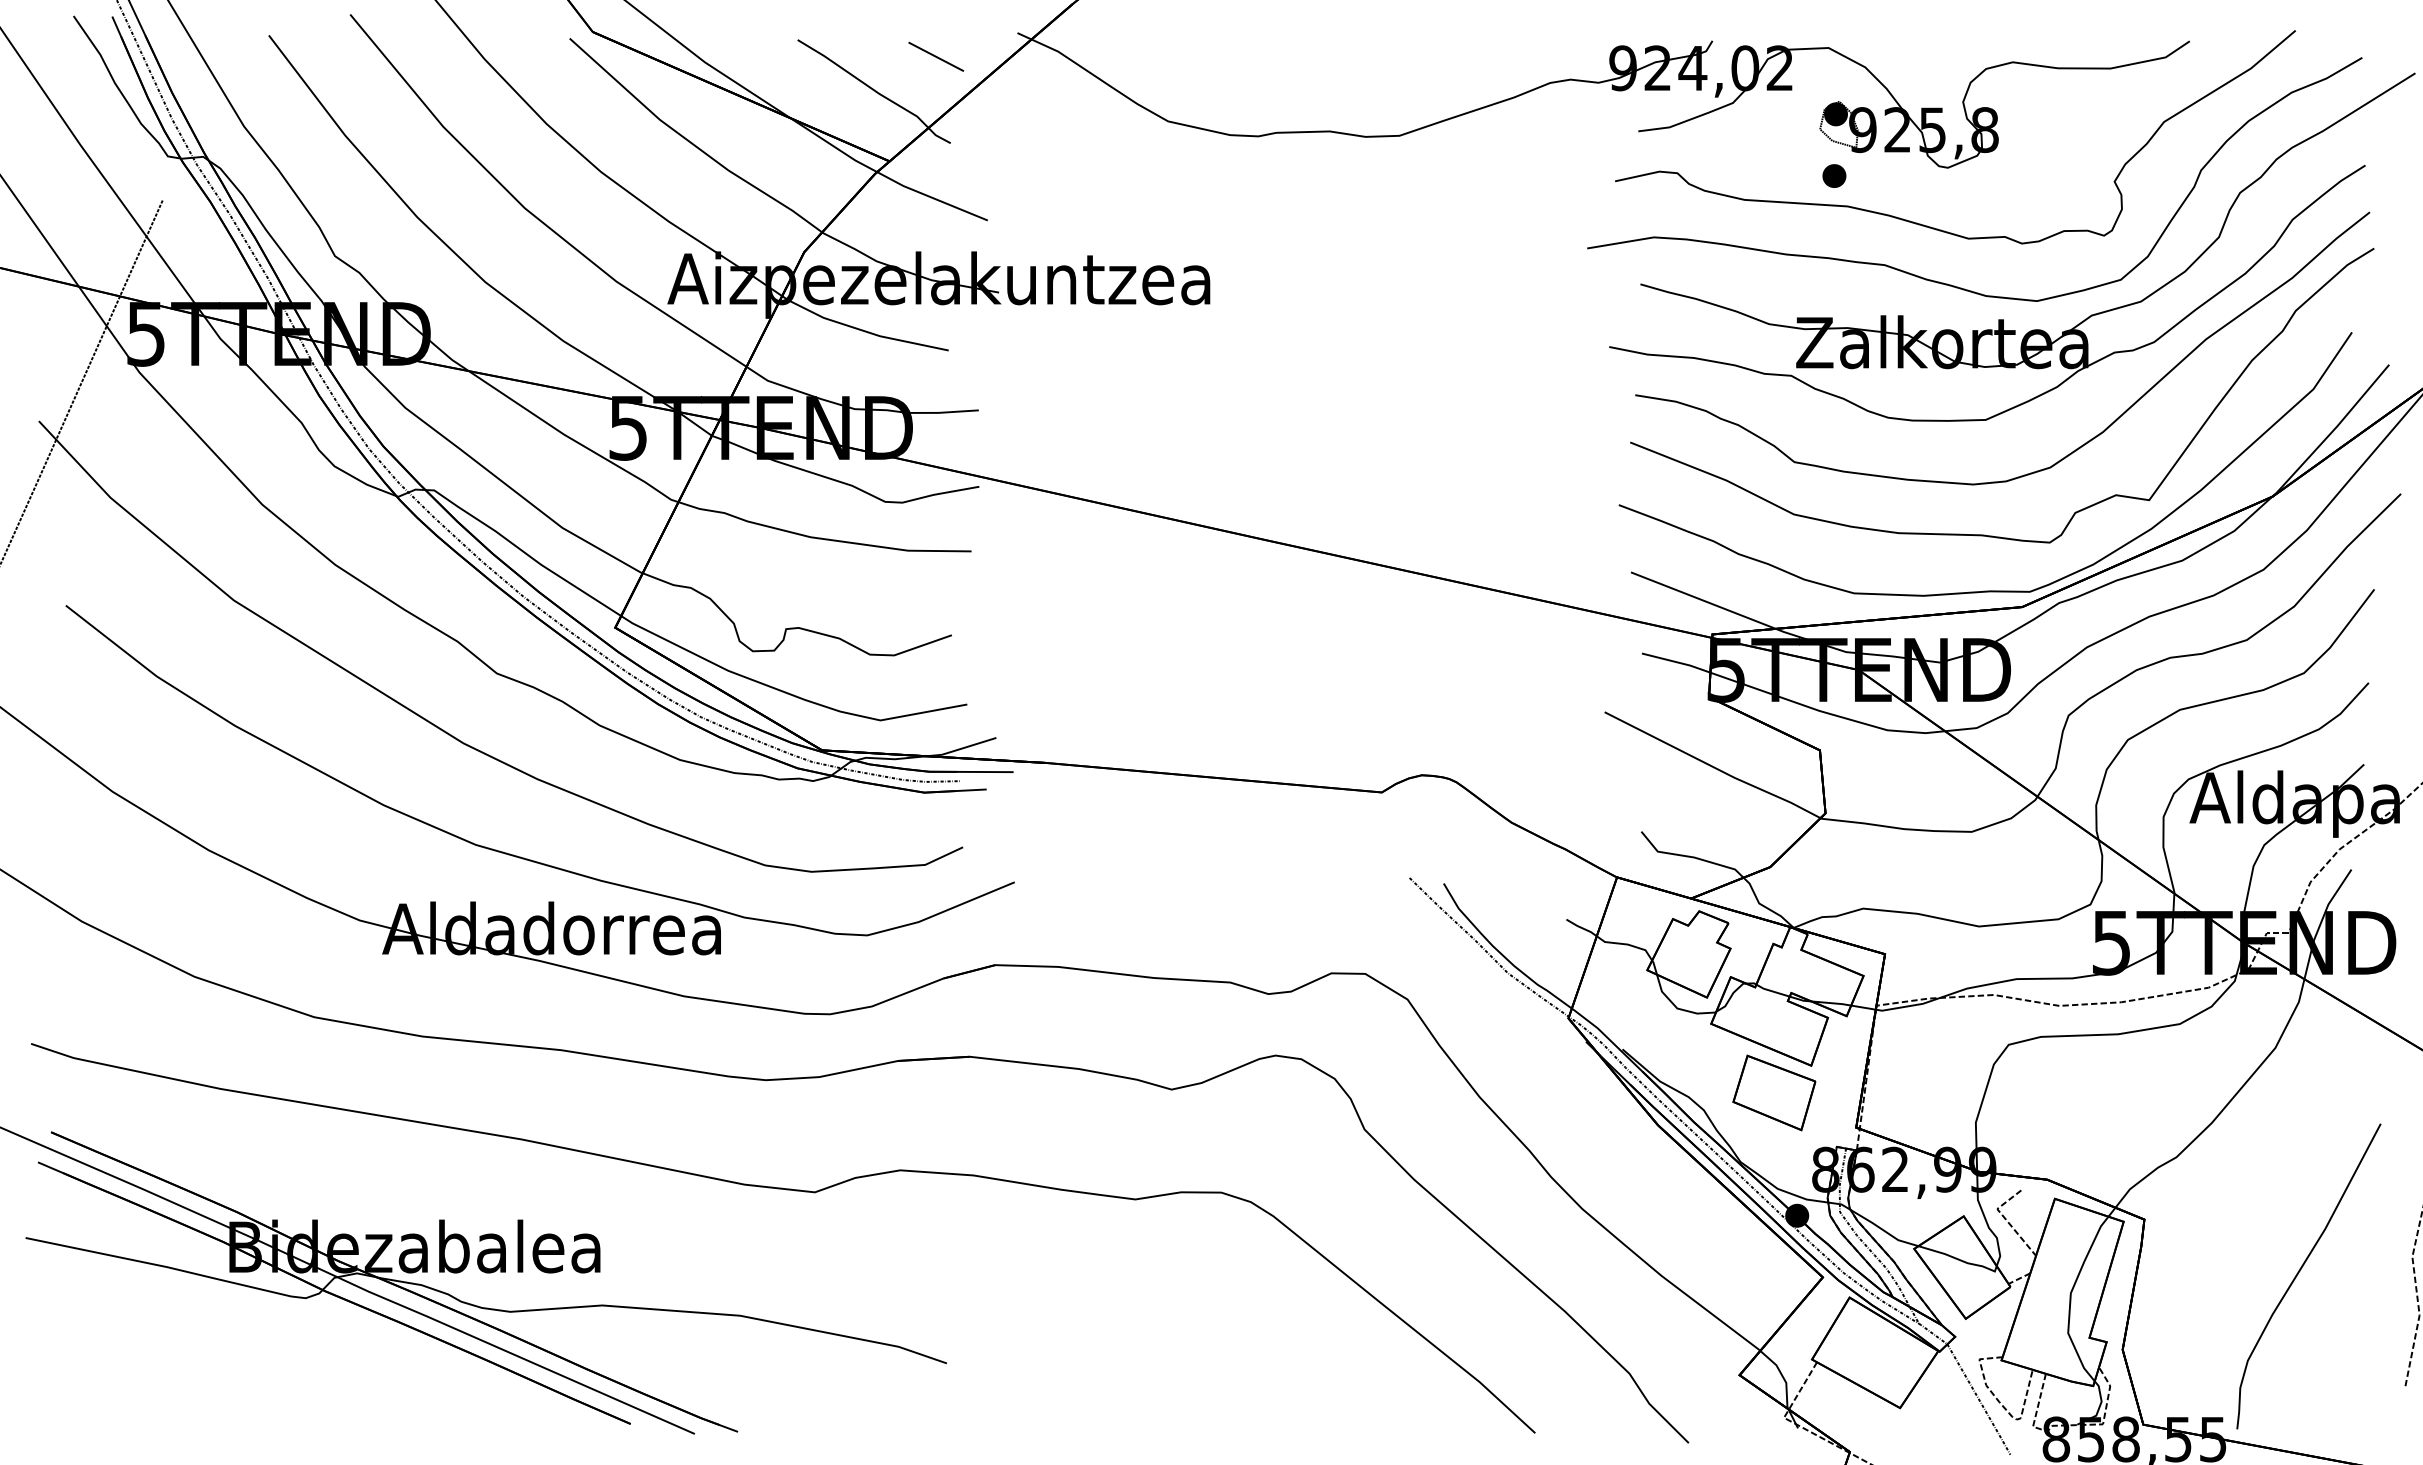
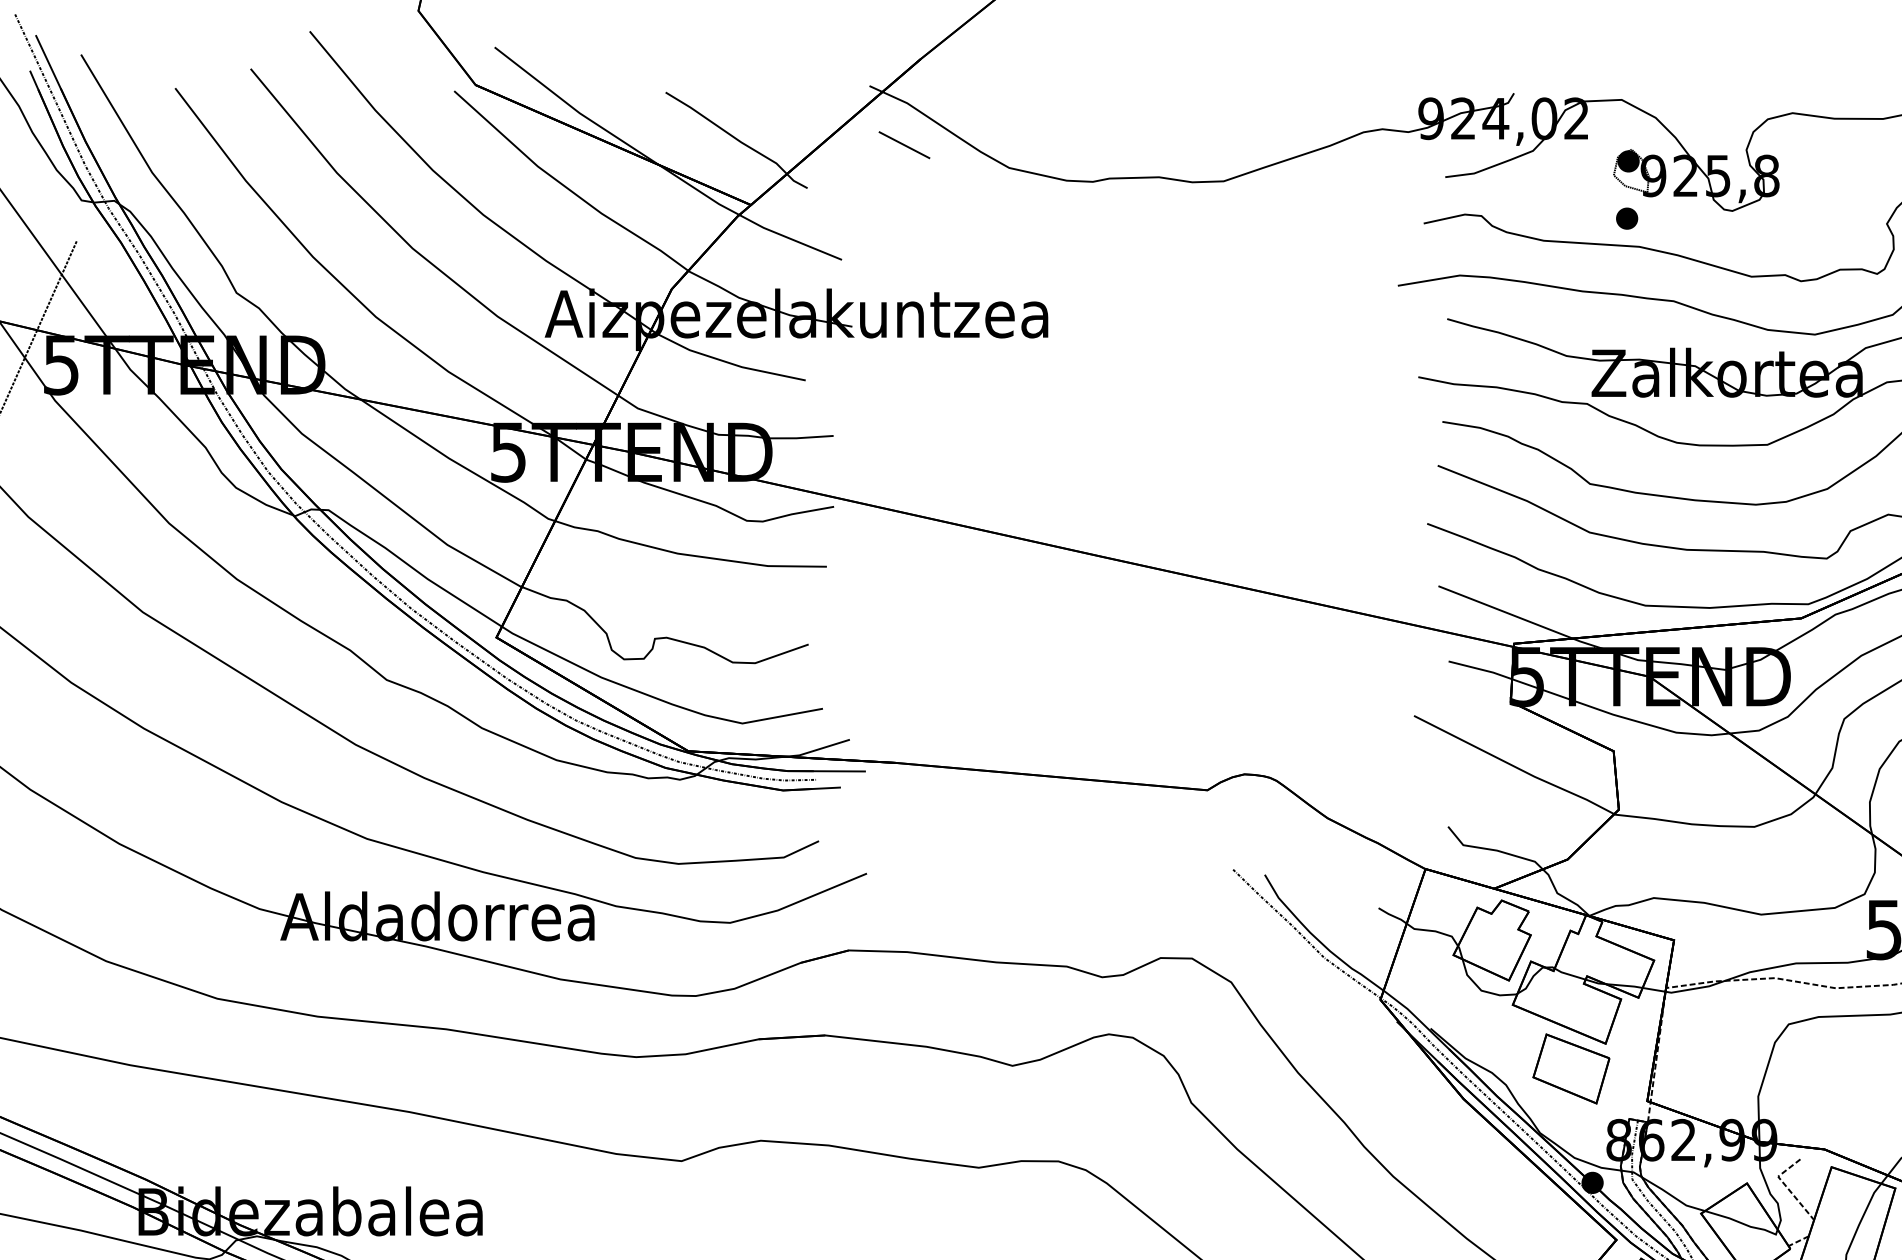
line: (936, 56) -> (904, 144), moved

